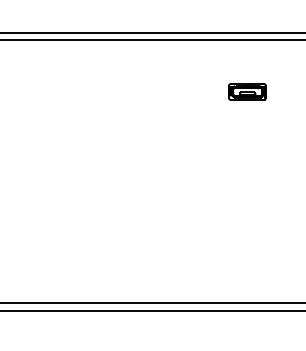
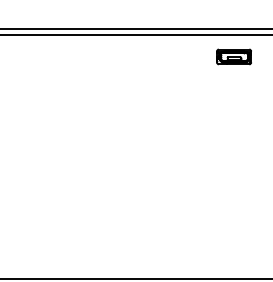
part: (247, 91) -> (234, 56), moved

